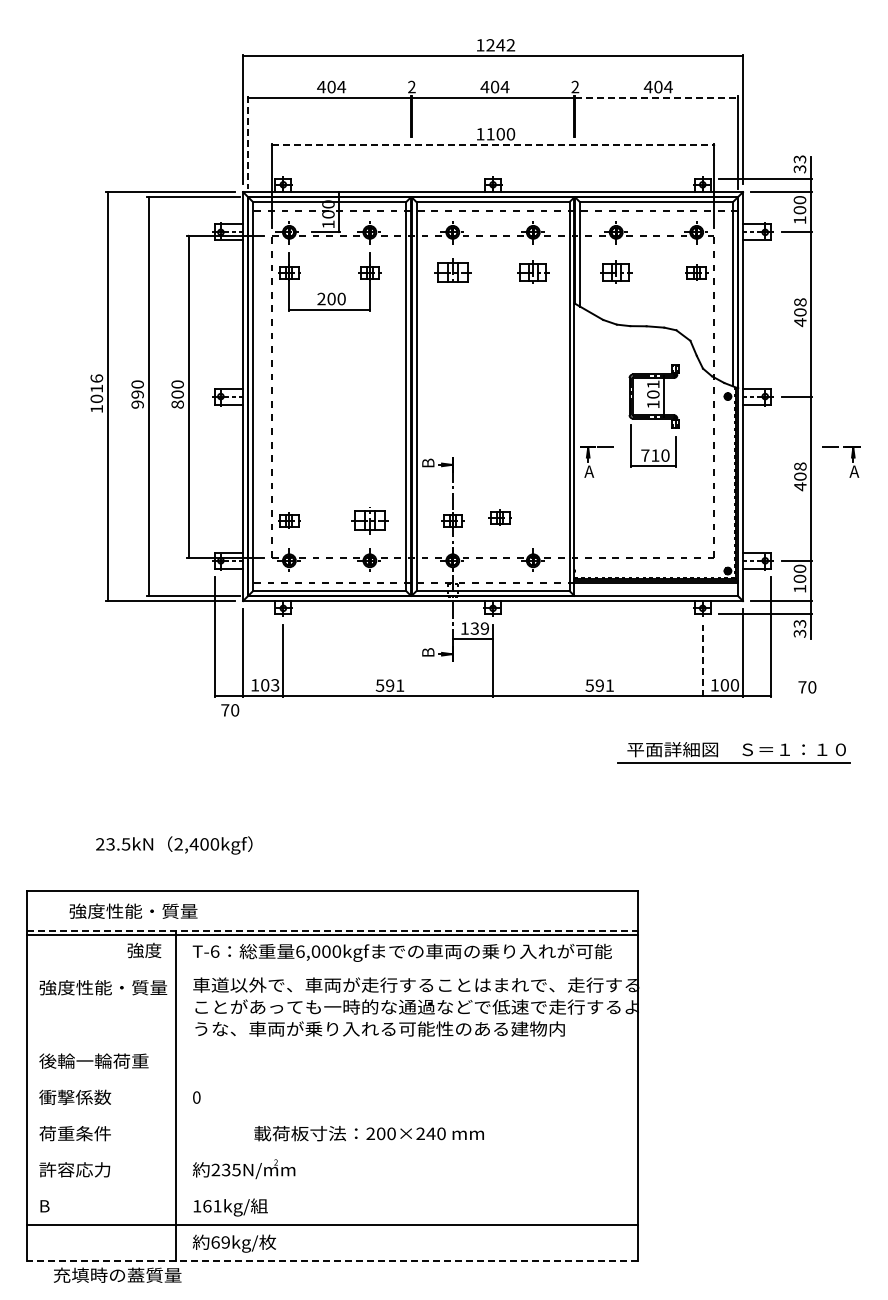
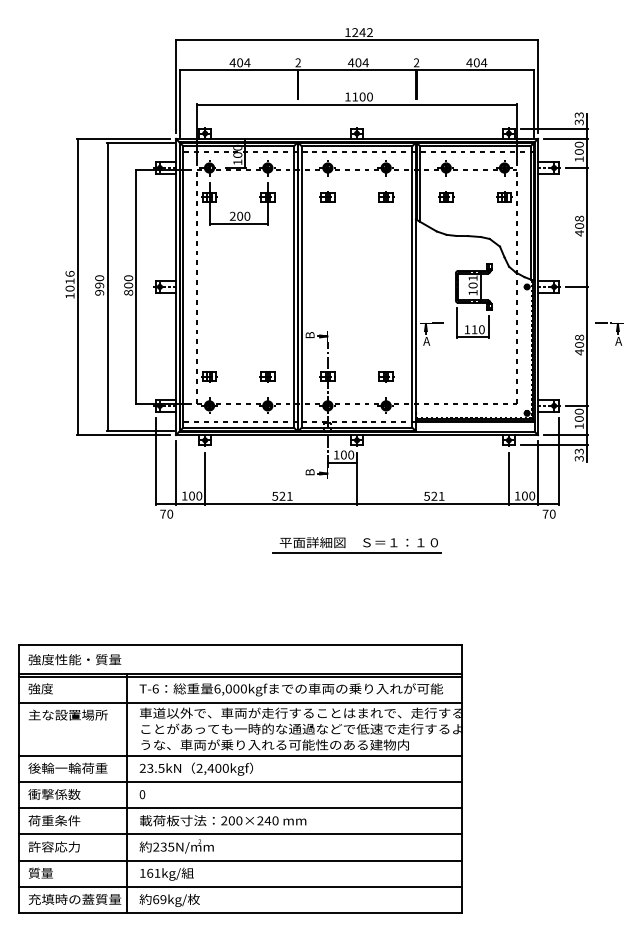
line: (656, 97) -> (475, 70), dashed -> solid
line: (248, 143) -> (179, 103), dashed -> solid
line: (493, 145) -> (357, 105), dashed -> solid
part: (452, 272) -> (327, 197), size x0.62
part: (532, 272) -> (385, 197), size x0.71
part: (615, 272) -> (445, 197), size x0.71
text: (645, 455) -> (467, 329), 710 -> 110
part: (499, 517) -> (385, 376), moved
part: (369, 520) -> (267, 376), size x0.62
text: (479, 628) -> (347, 454), 139 -> 100
line: (702, 660) -> (508, 478), dashed -> solid
text: (275, 685) -> (199, 496), 103 -> 100
text: (390, 685) -> (282, 496), 591 -> 521
text: (599, 685) -> (434, 496), 591 -> 521
text: (807, 687) -> (549, 514), moved
part: (742, 754) -> (363, 546), moved
text: (174, 845) -> (196, 769), moved
text: (133, 910) -> (74, 659), moved
line: (332, 930) -> (240, 673), dashed -> solid
text: (144, 950) -> (40, 688), moved
line: (332, 971) -> (240, 703), added
text: (103, 987) -> (74, 714), 強度性能・質量 -> 主な設置場所
line: (332, 1043) -> (240, 755), added
line: (332, 1079) -> (240, 781), added
line: (332, 1116) -> (240, 808), added
text: (368, 1133) -> (222, 820), moved
line: (332, 1152) -> (240, 834), added
line: (332, 1188) -> (240, 860), added
text: (56, 1205) -> (40, 872), B -> 質量
line: (332, 1261) -> (240, 913), dashed -> solid
text: (117, 1274) -> (74, 898), moved

